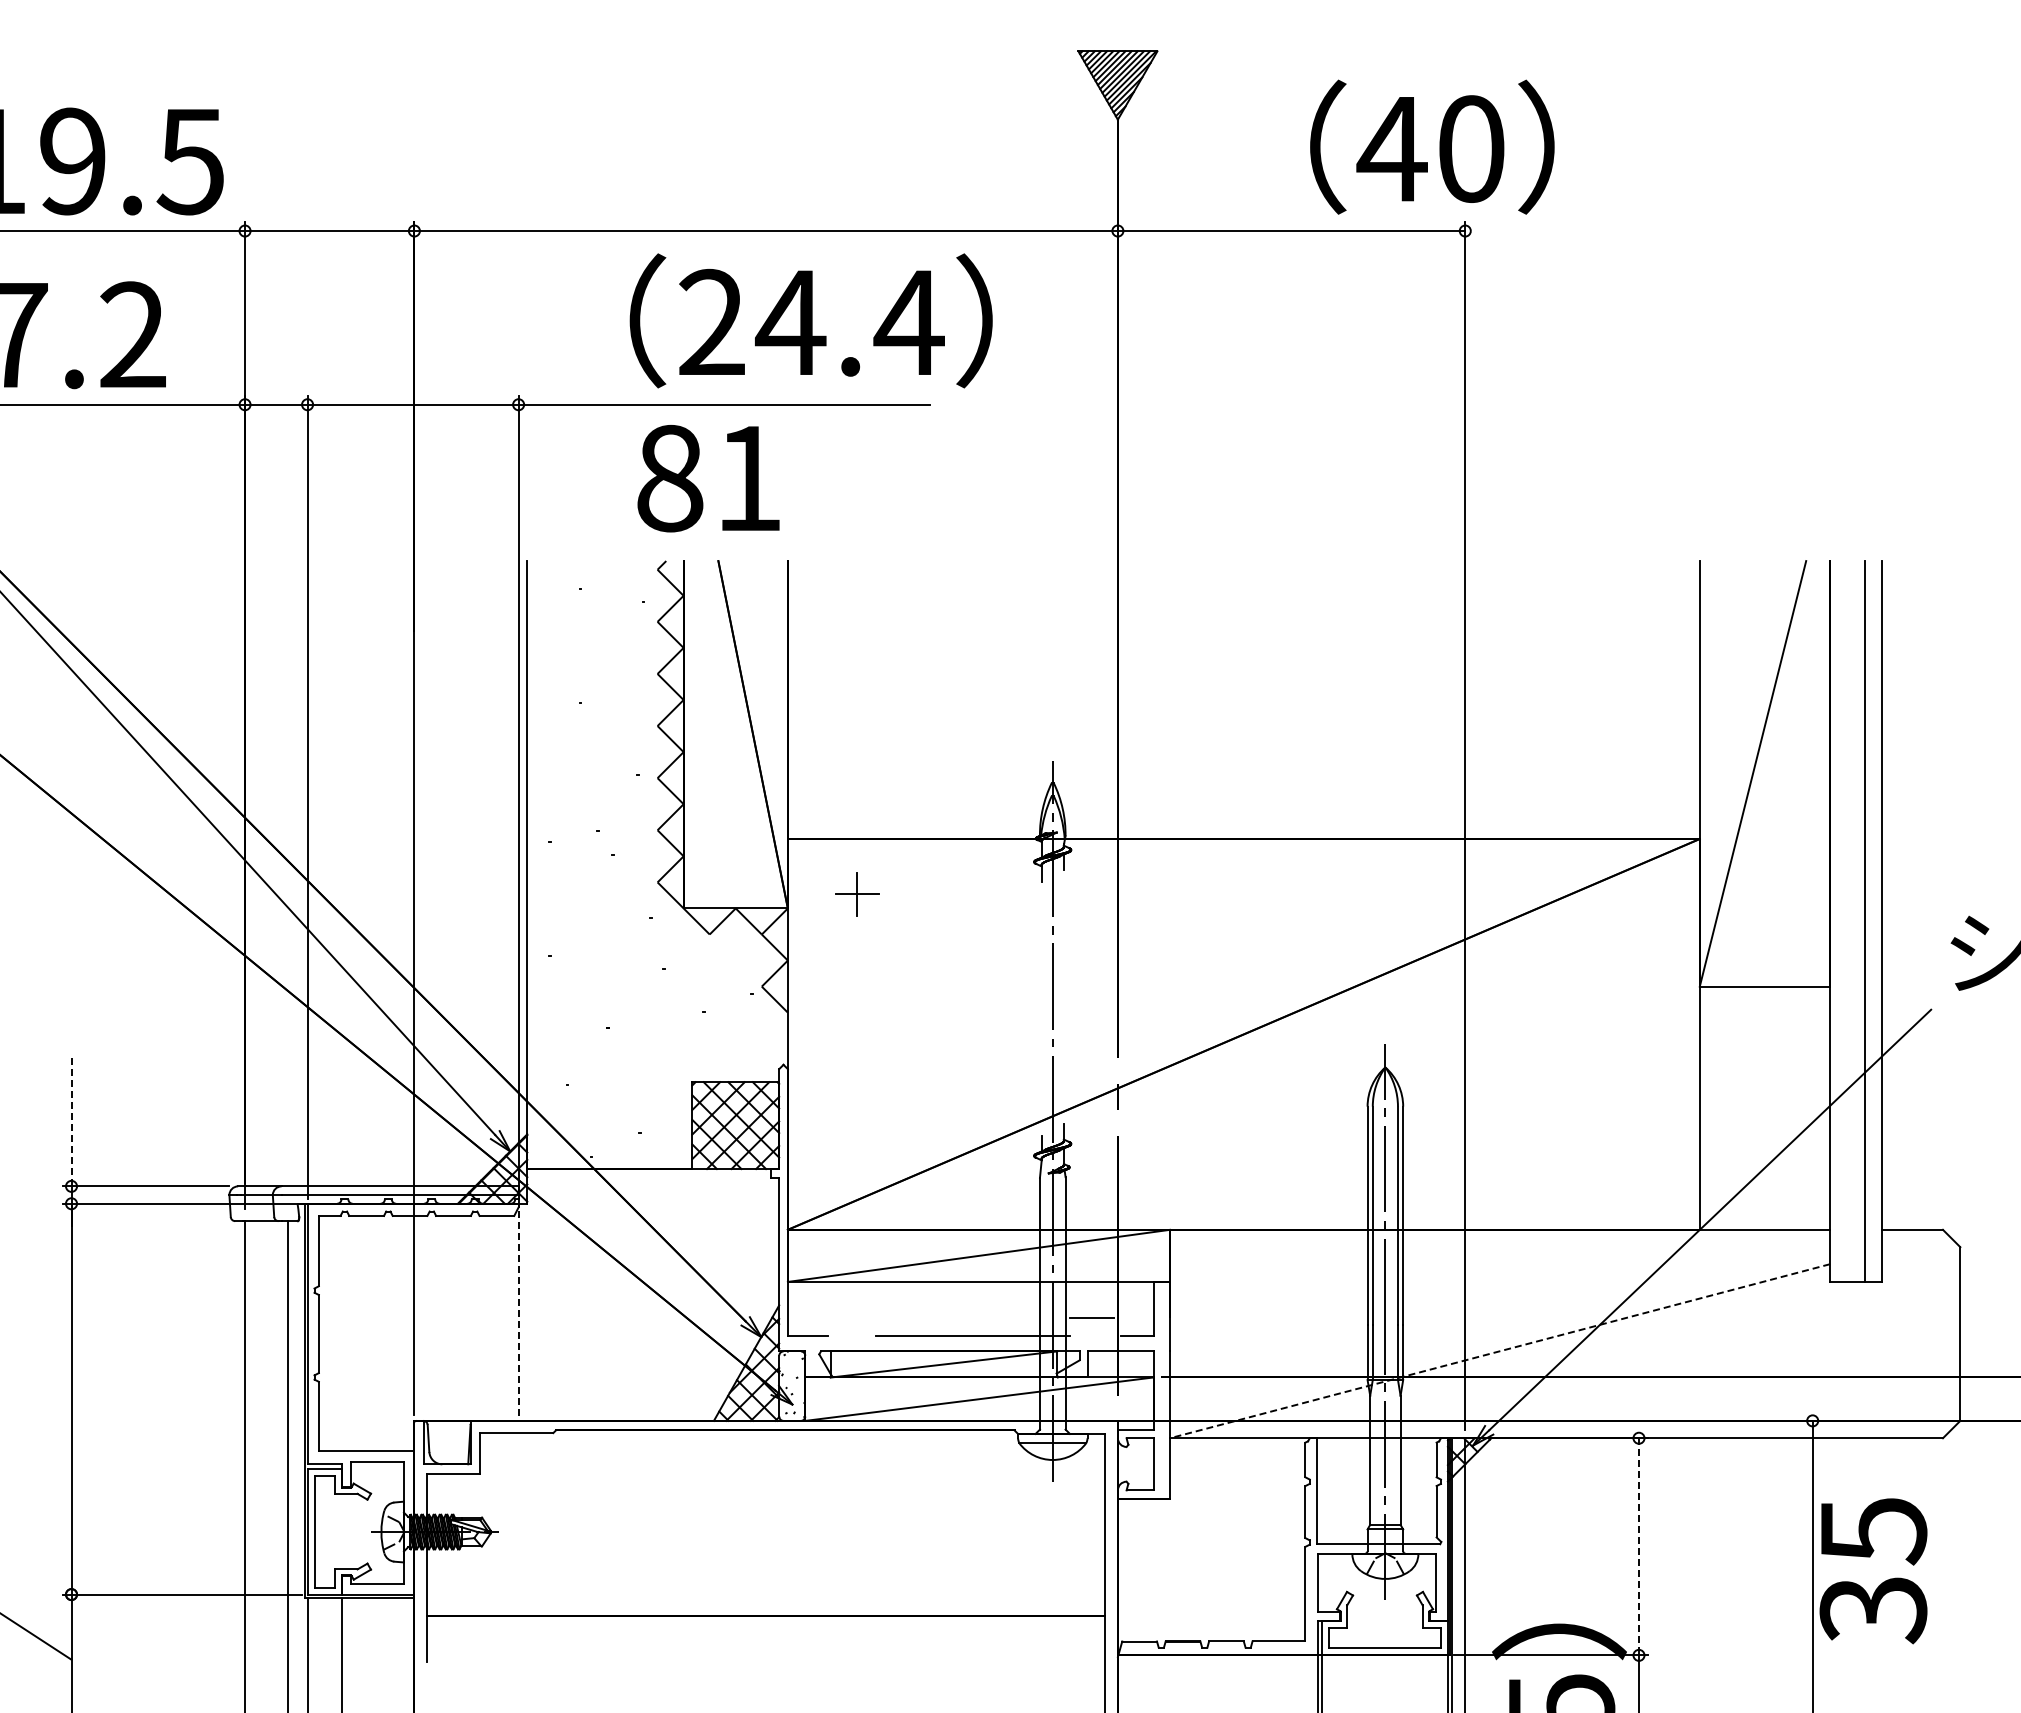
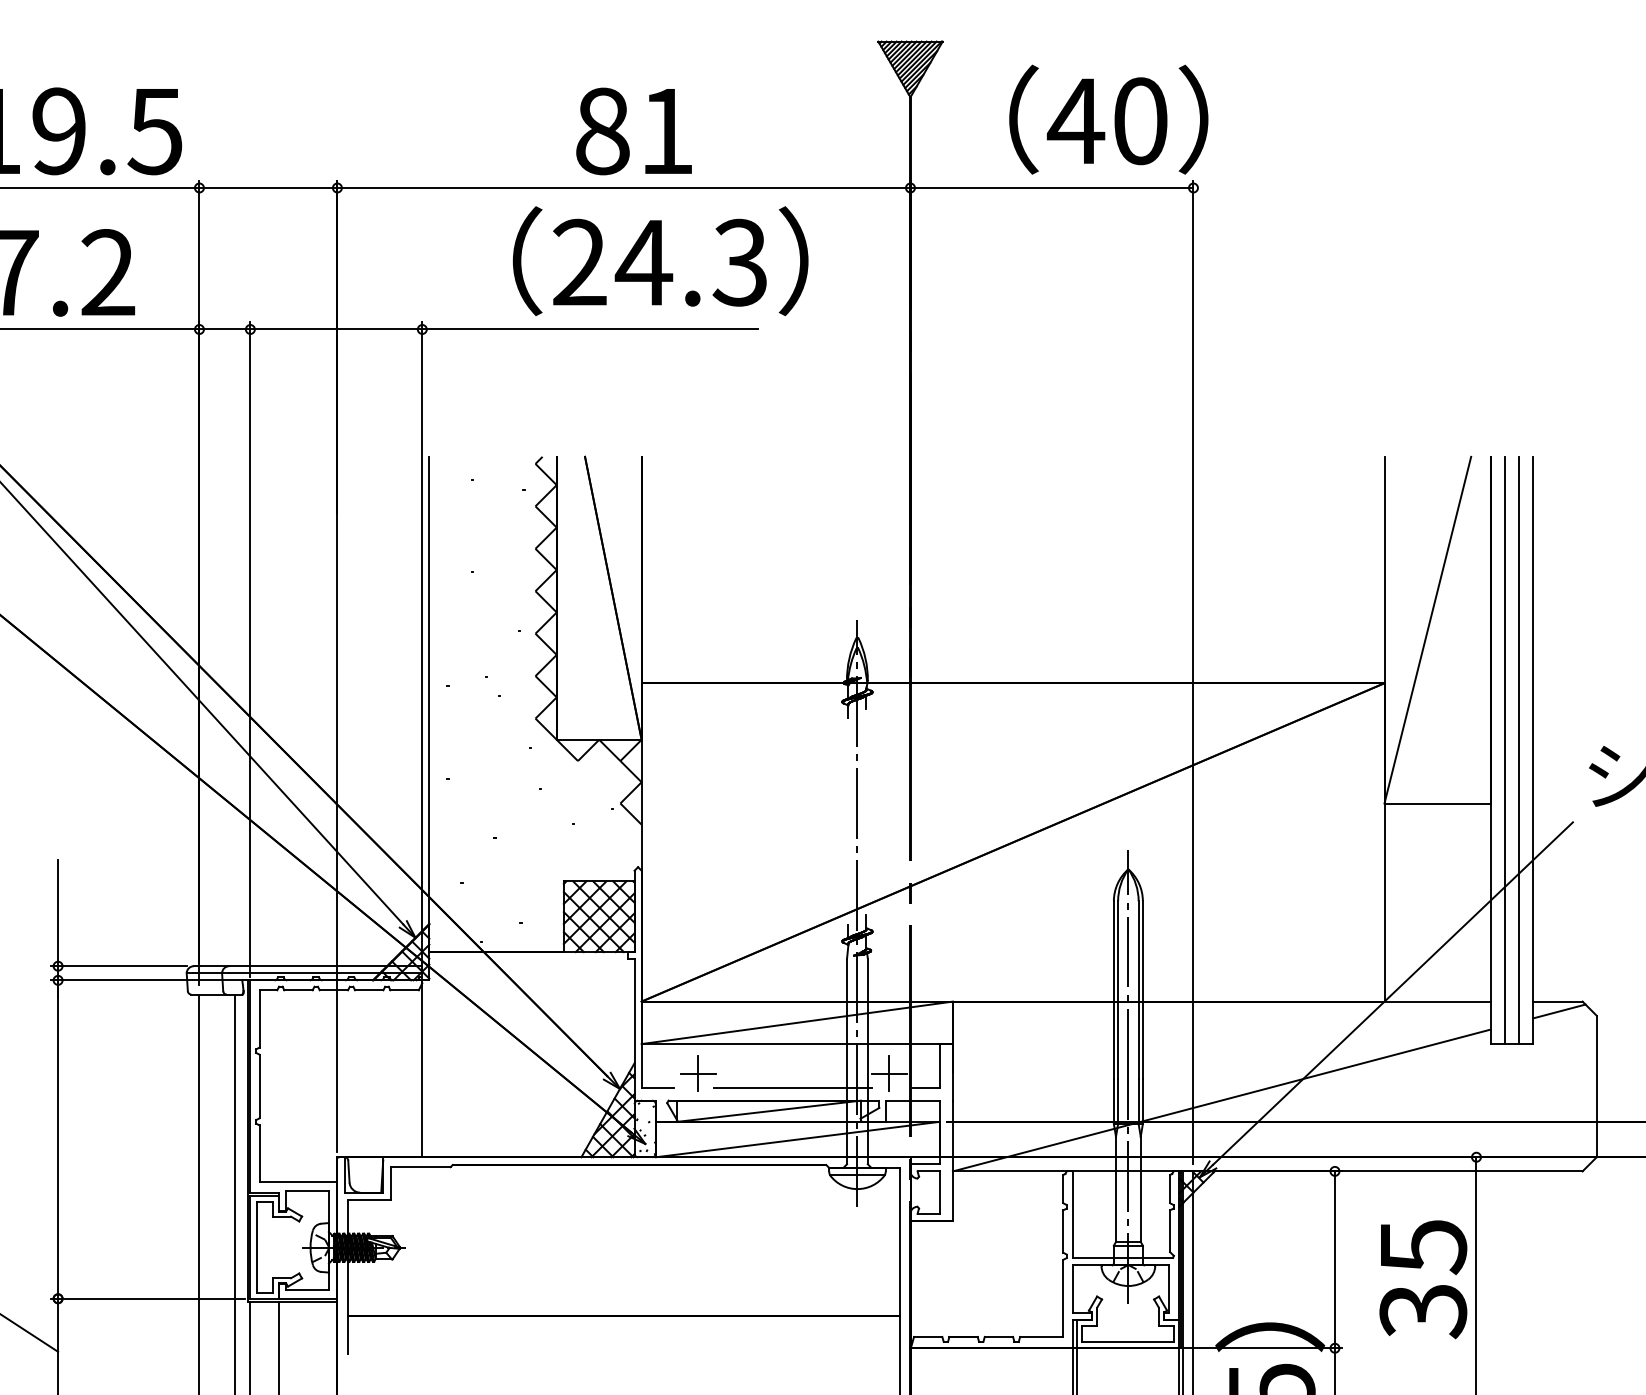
text: (1432, 146) -> (1108, 119), moved
text: (908, 322) -> (739, 262), 24.4 -> 24.3
text: (708, 478) -> (634, 131), moved
part: (857, 894) -> (698, 1073), moved
line: (1847, 921) -> (1504, 750), added
line: (71, 1120) -> (58, 912), dashed -> solid
line: (1914, 1241) -> (1559, 1011), added
line: (518, 1311) -> (422, 1068), dashed -> solid
line: (1091, 1318) -> (888, 1073), added
line: (1499, 1351) -> (1221, 1100), dashed -> solid
line: (1638, 1546) -> (1334, 1259), dashed -> solid
text: (1873, 1571) -> (1423, 1279), moved

